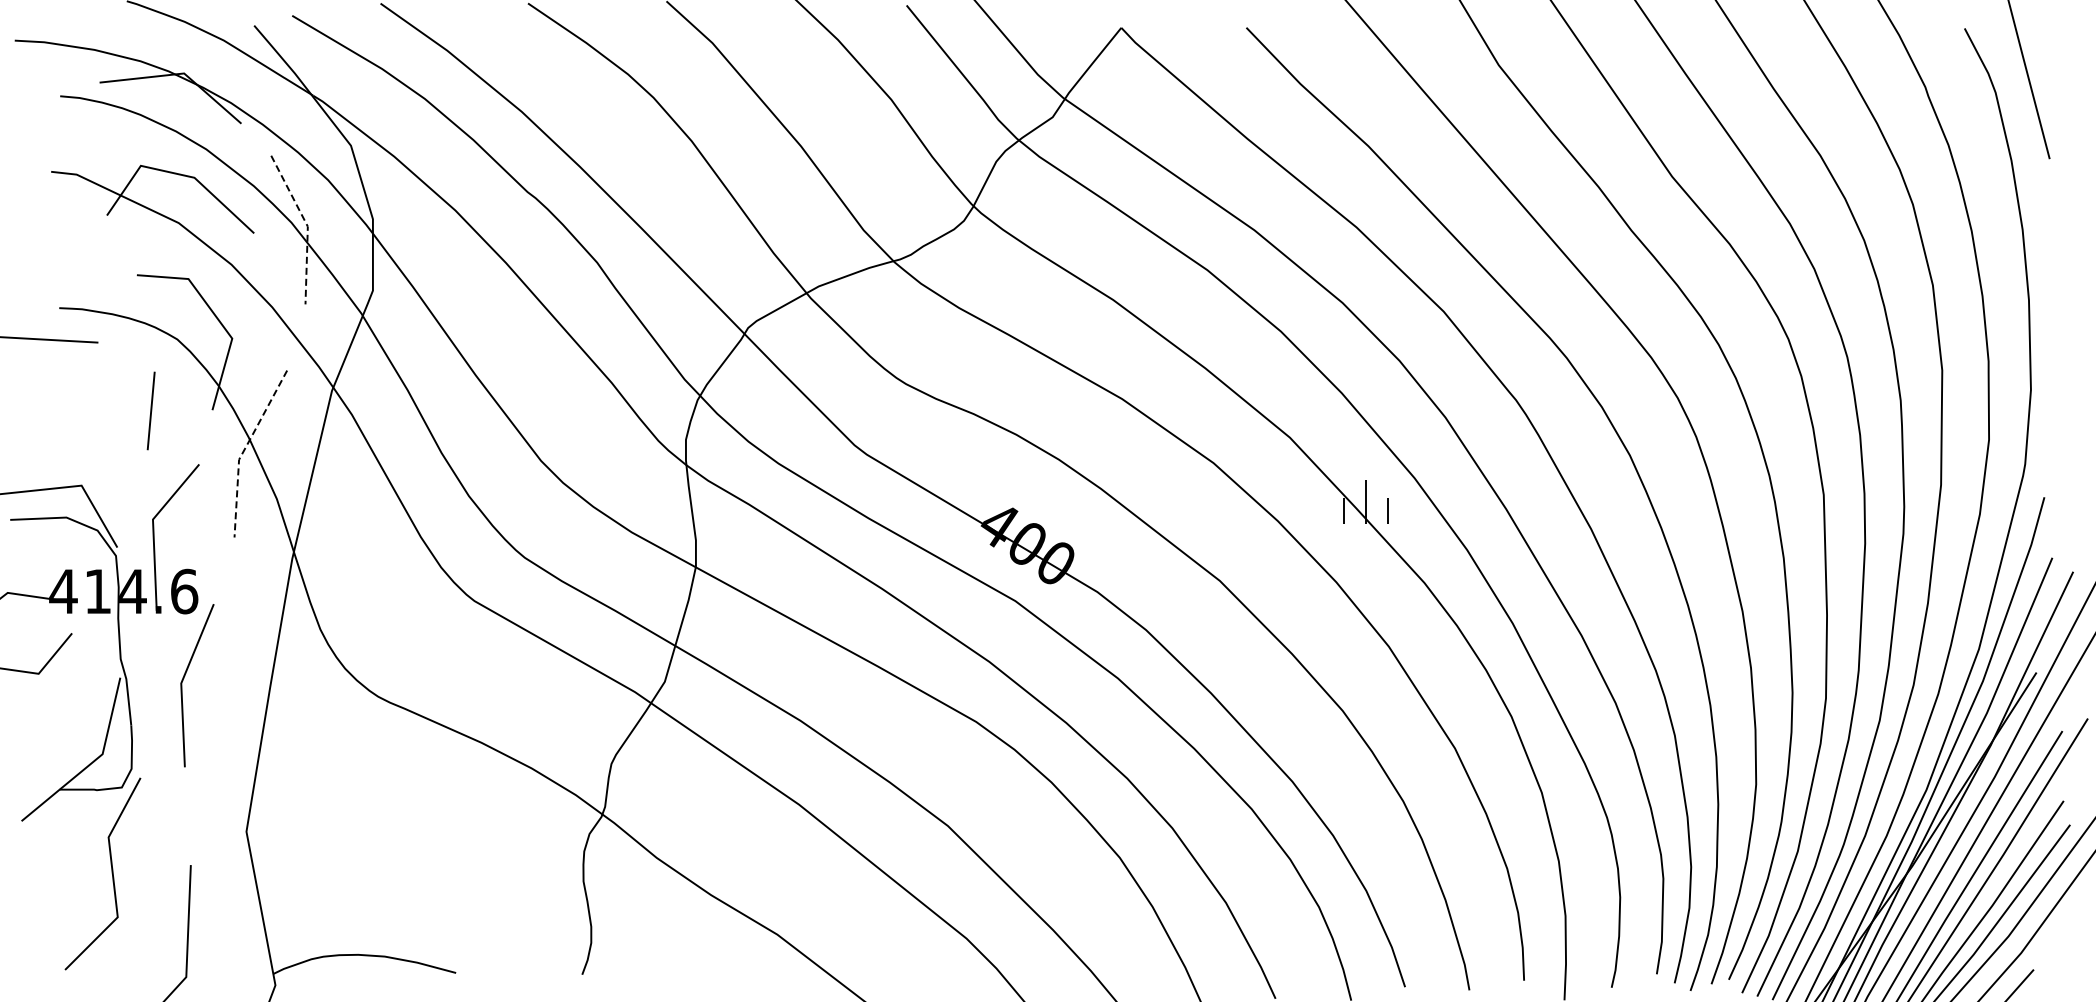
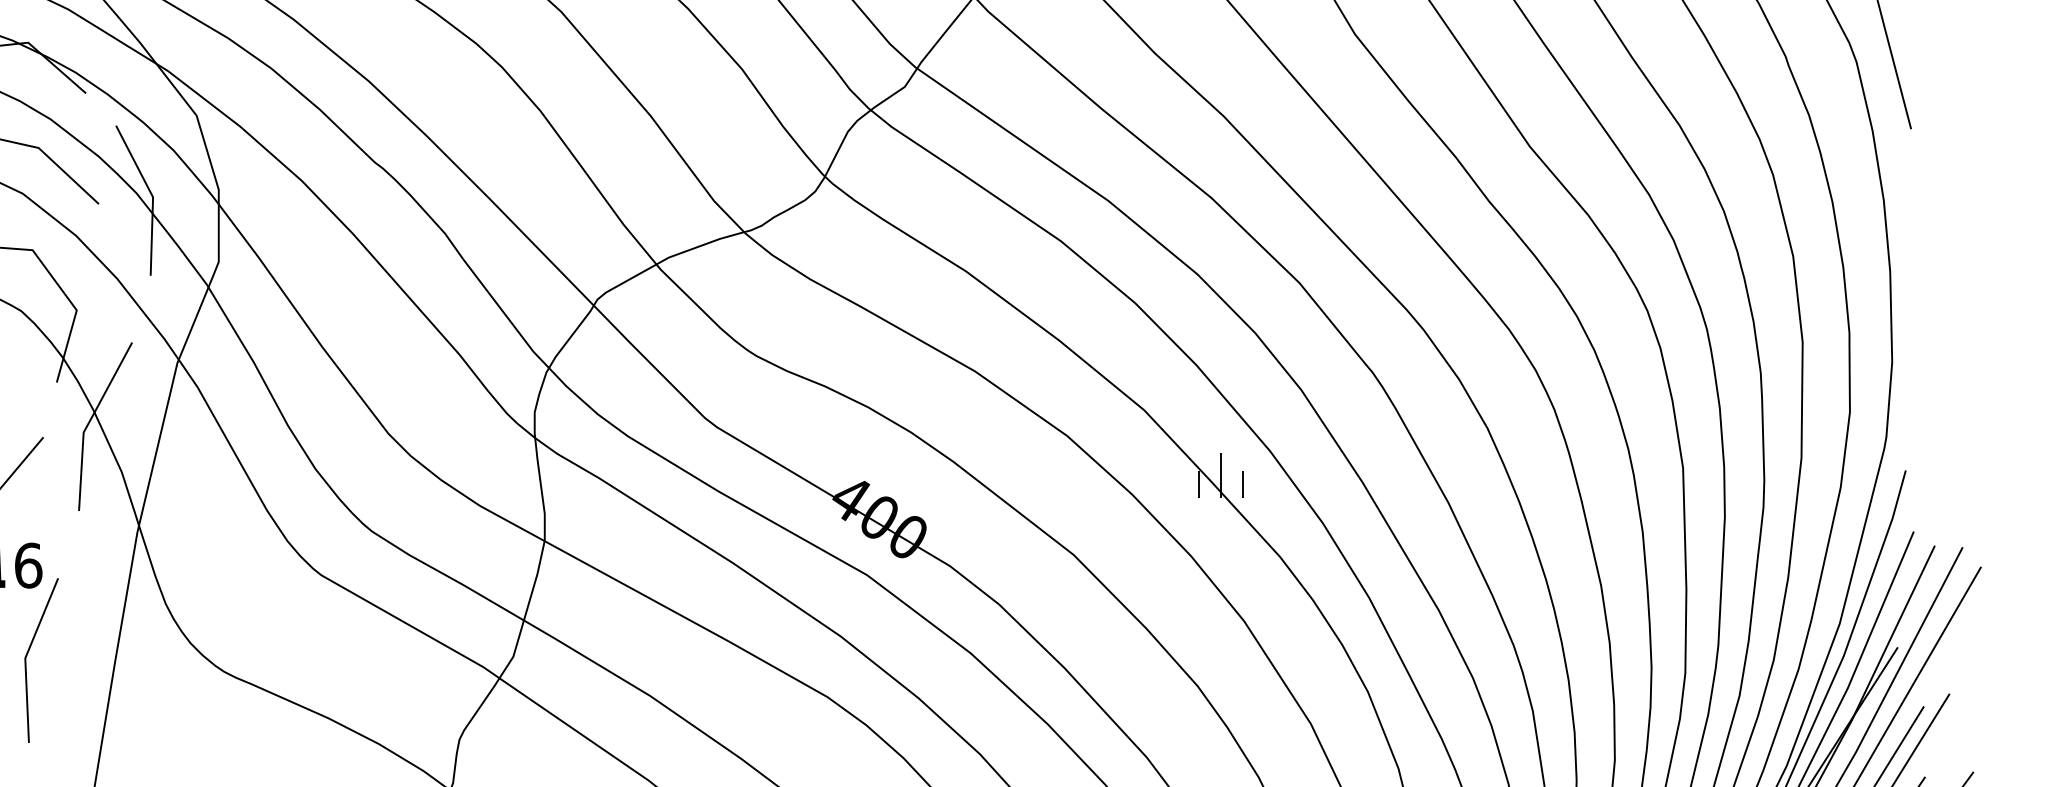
line: (307, 226) -> (152, 197), dashed -> solid
line: (244, 449) -> (89, 422), dashed -> solid

